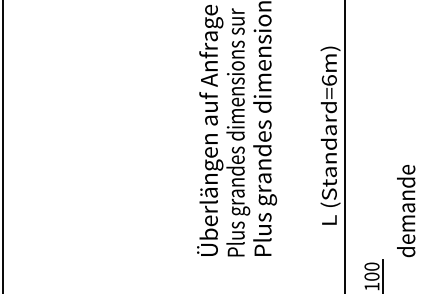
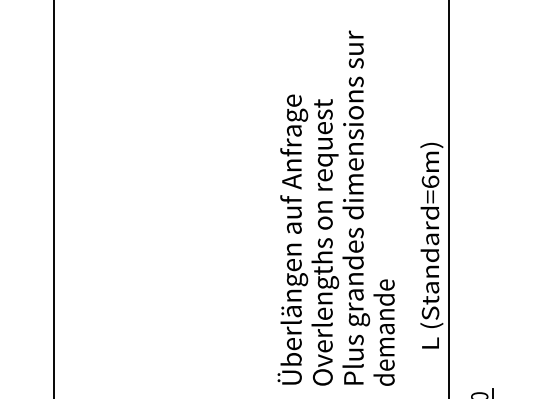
text: (238, 132) -> (325, 241), Plus grandes dimensions sur -> Overlengths on request
text: (405, 210) -> (383, 332), moved

